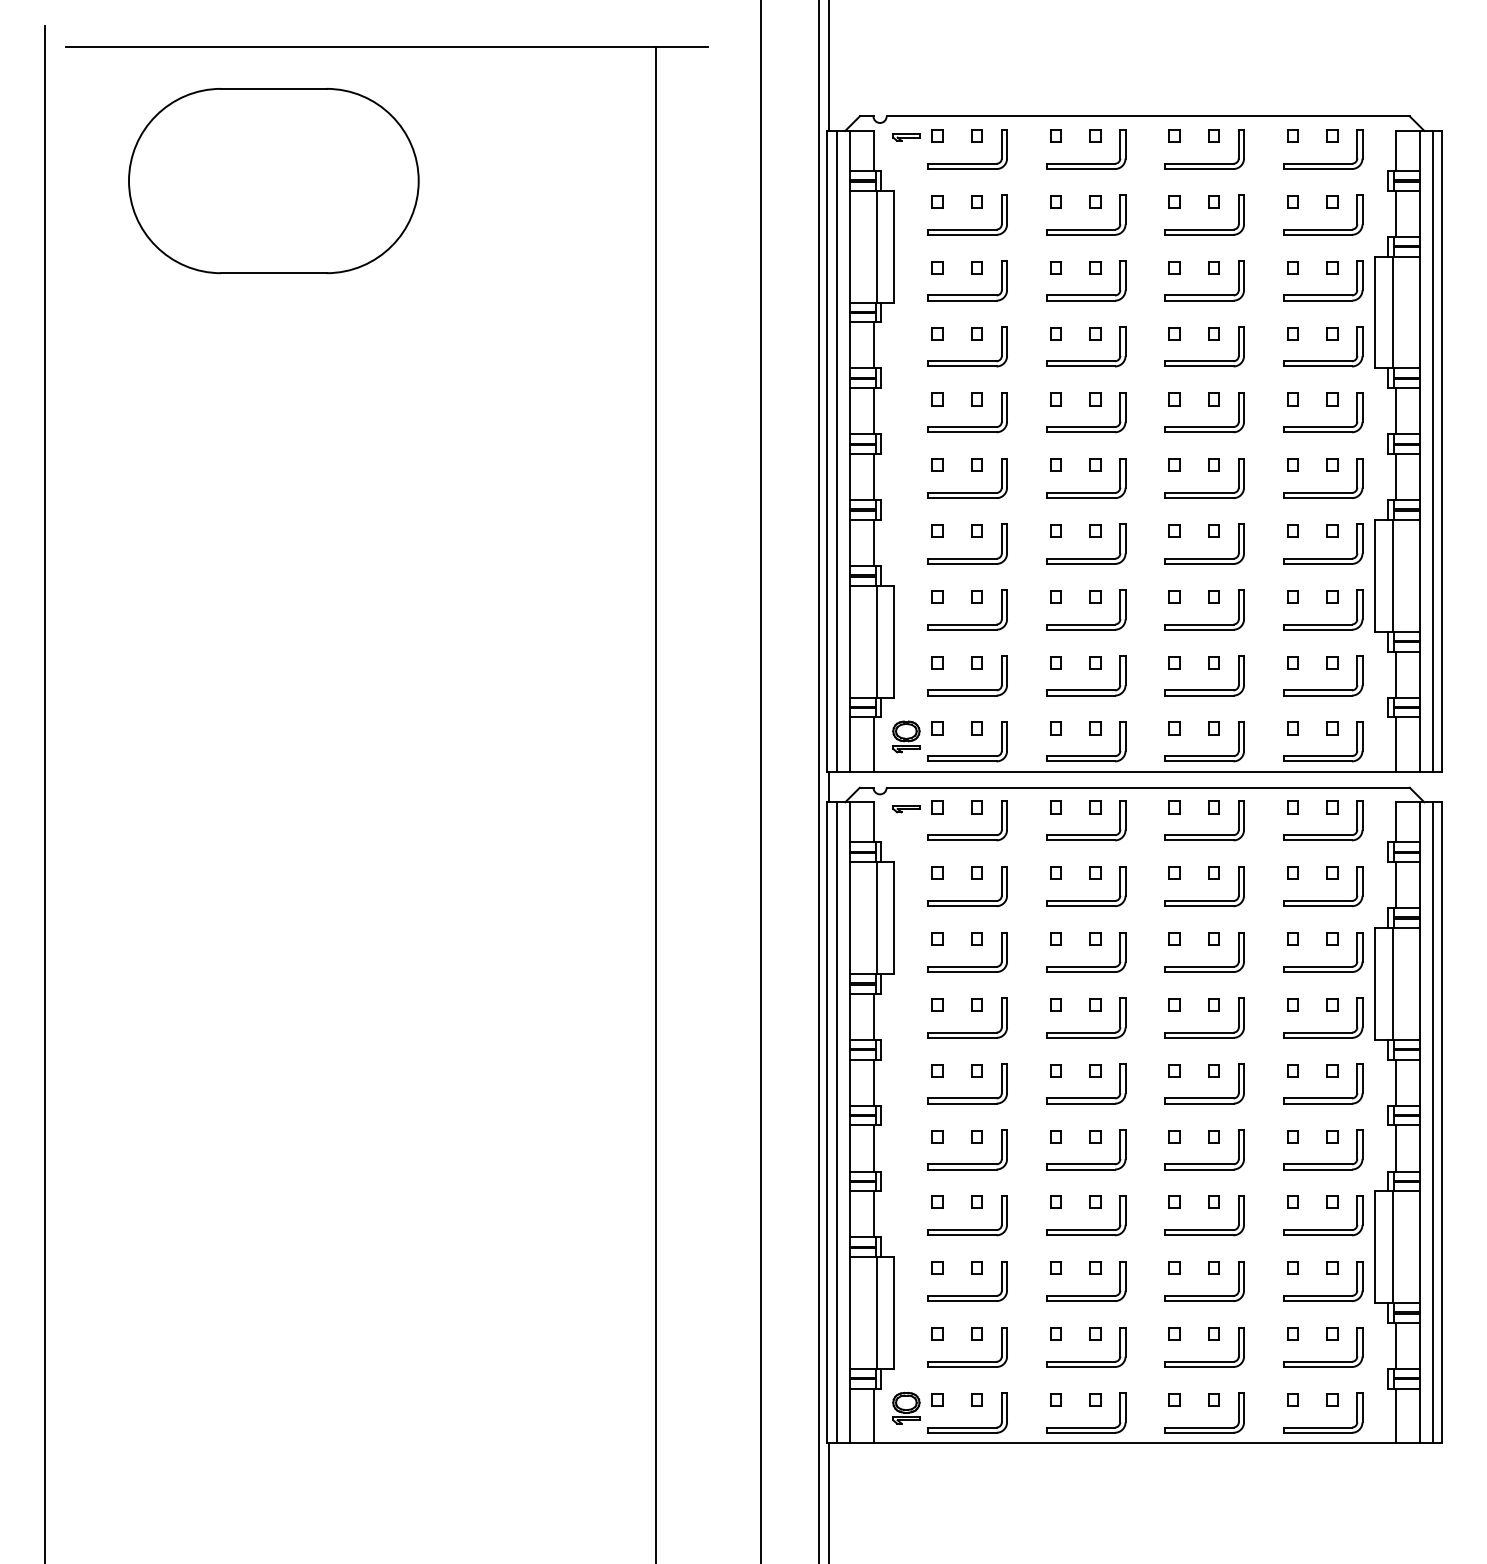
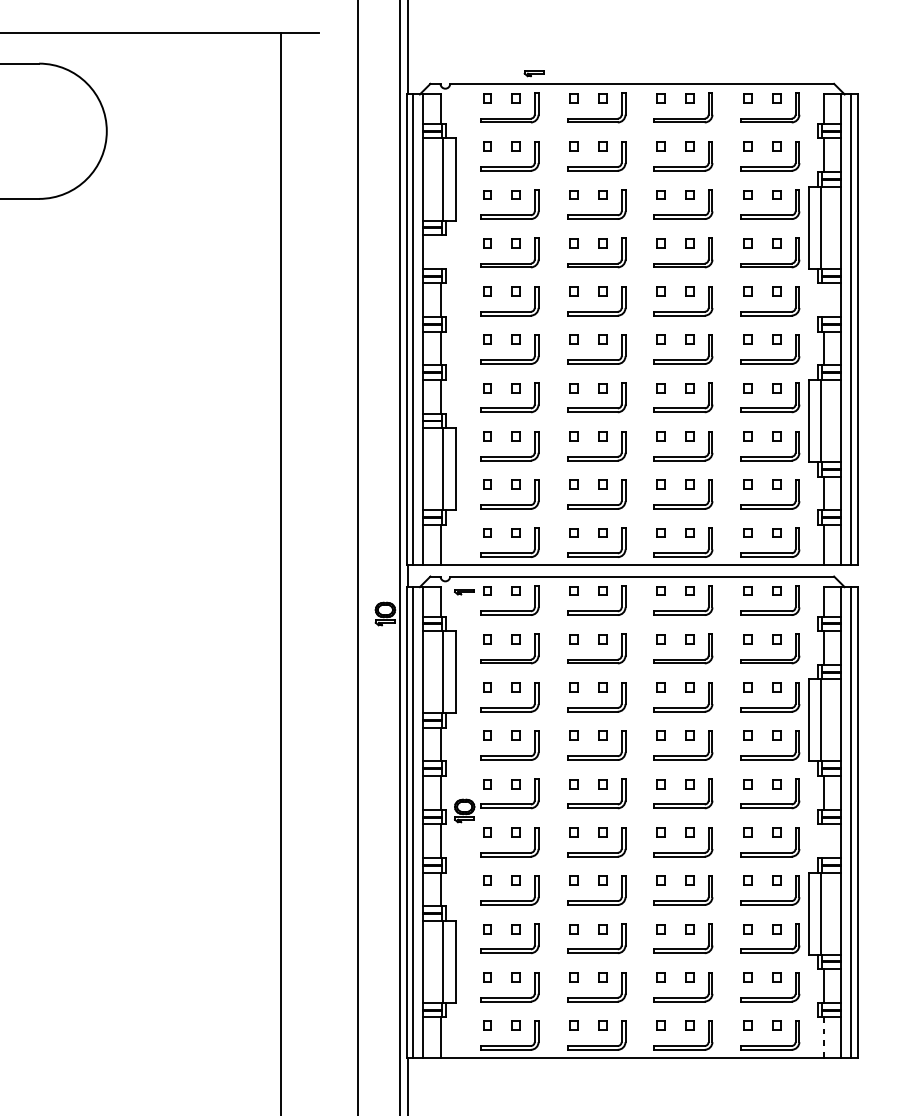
part: (906, 137) -> (534, 73), moved
line: (873, 345) -> (440, 251), removed
line: (1396, 411) -> (824, 300), removed
part: (906, 736) -> (385, 613), moved
line: (1396, 1148) -> (824, 841), removed
part: (906, 1408) -> (464, 811), moved
line: (1396, 1415) -> (824, 1037), solid -> dashed

